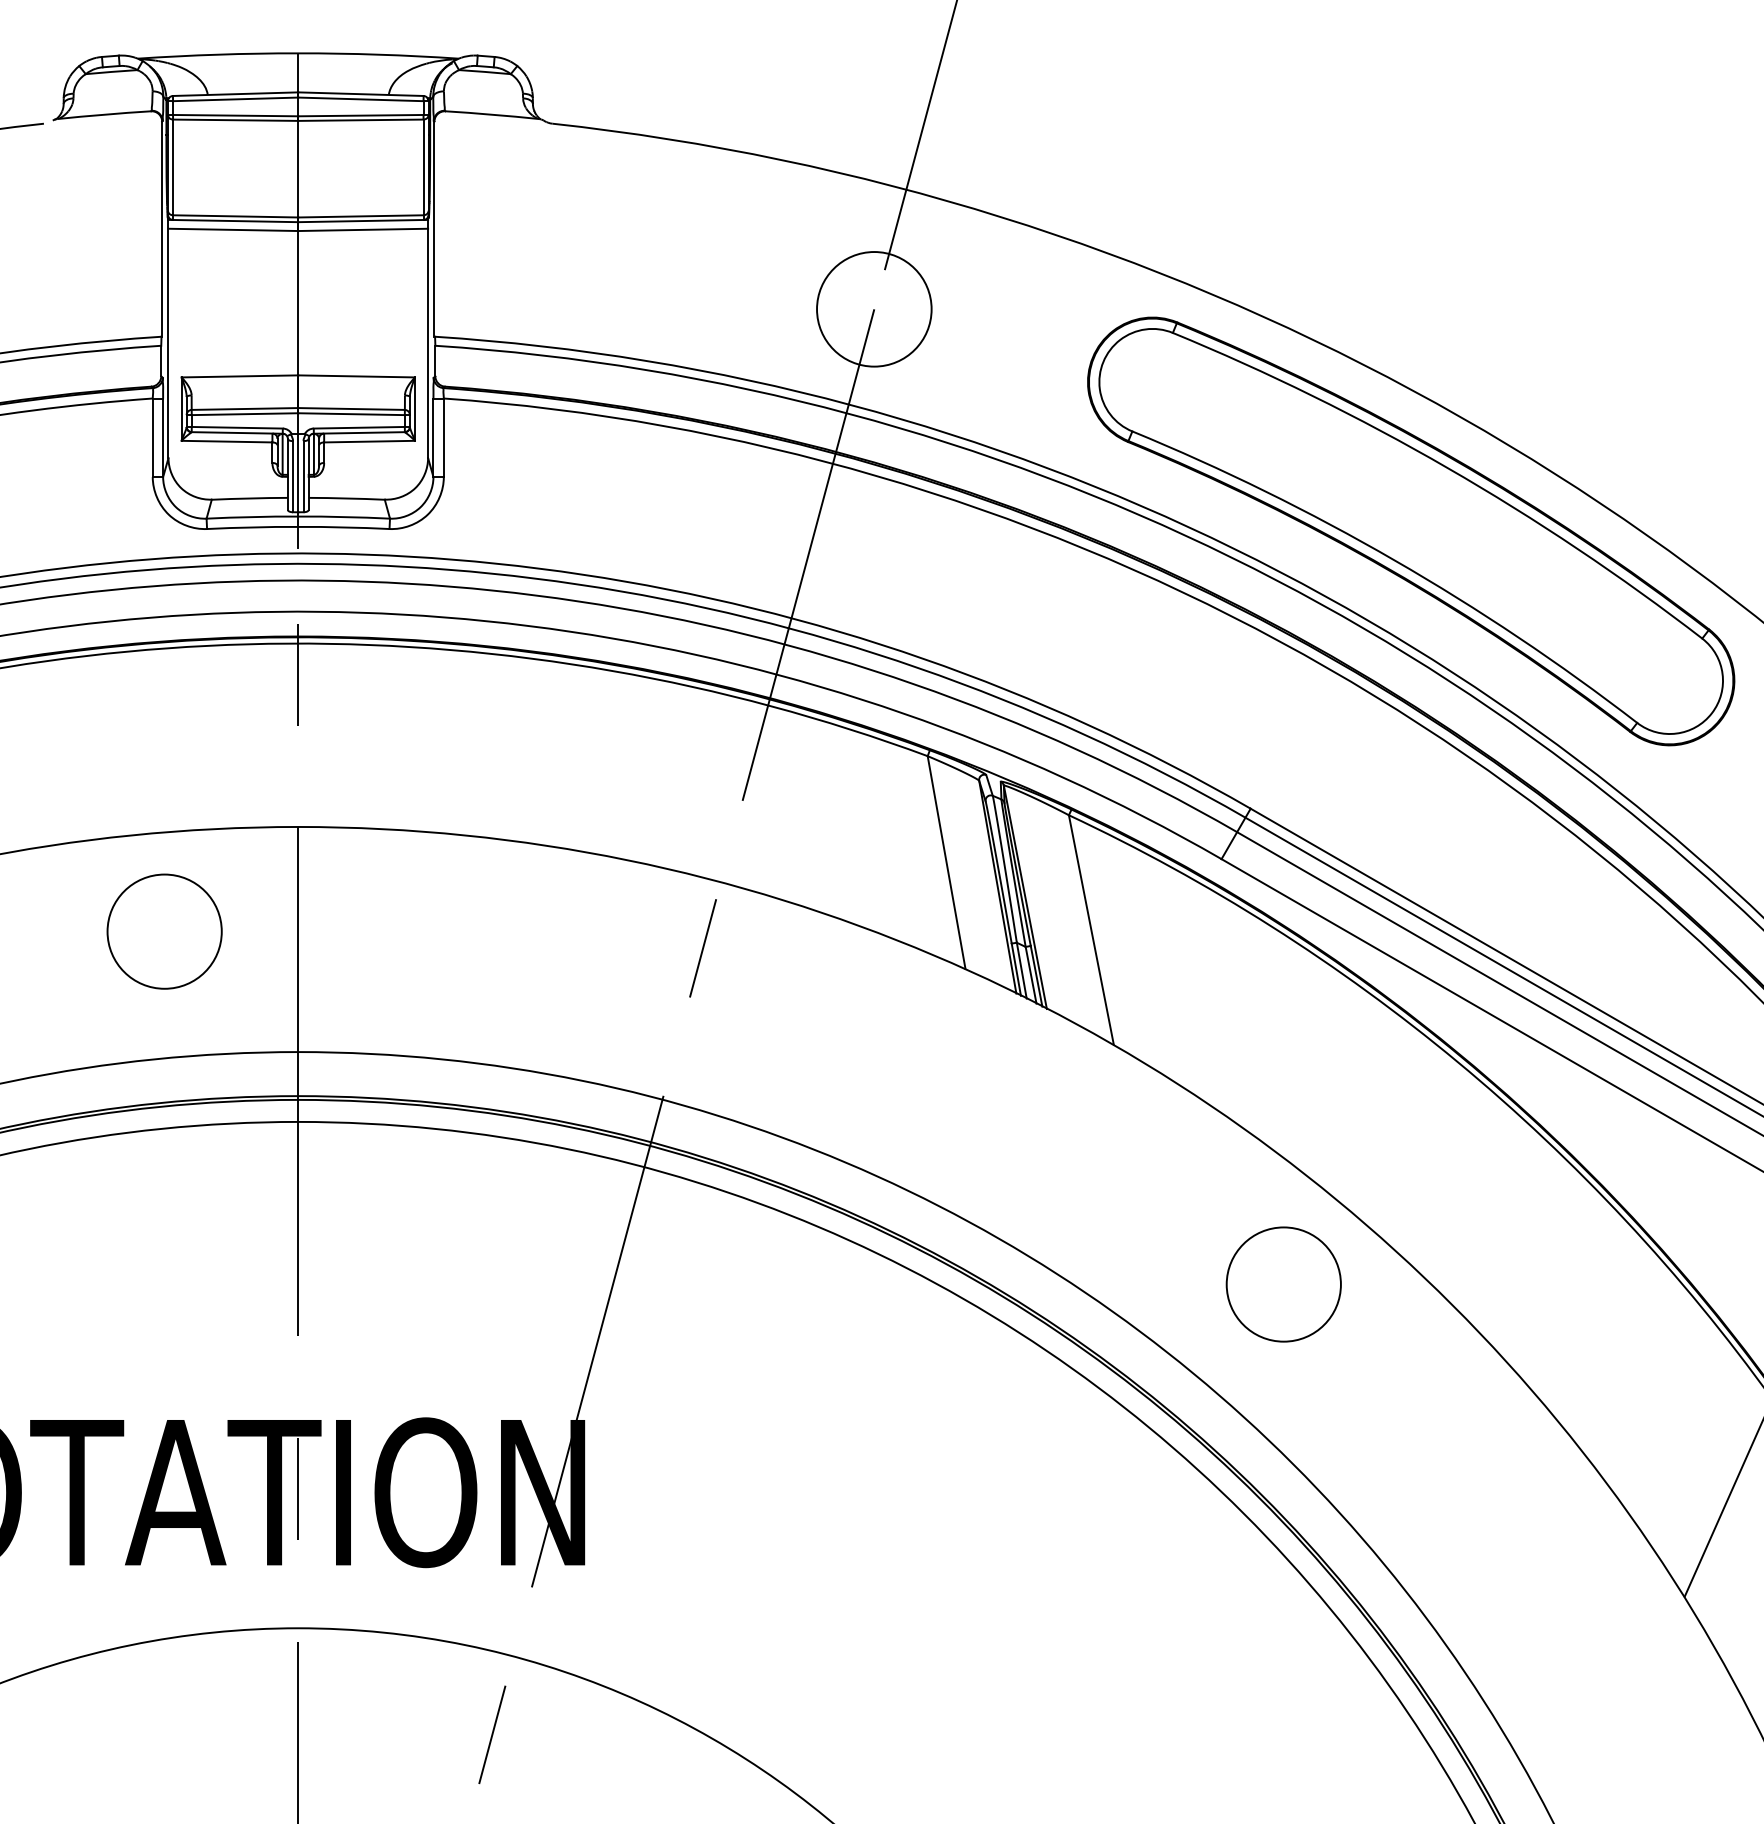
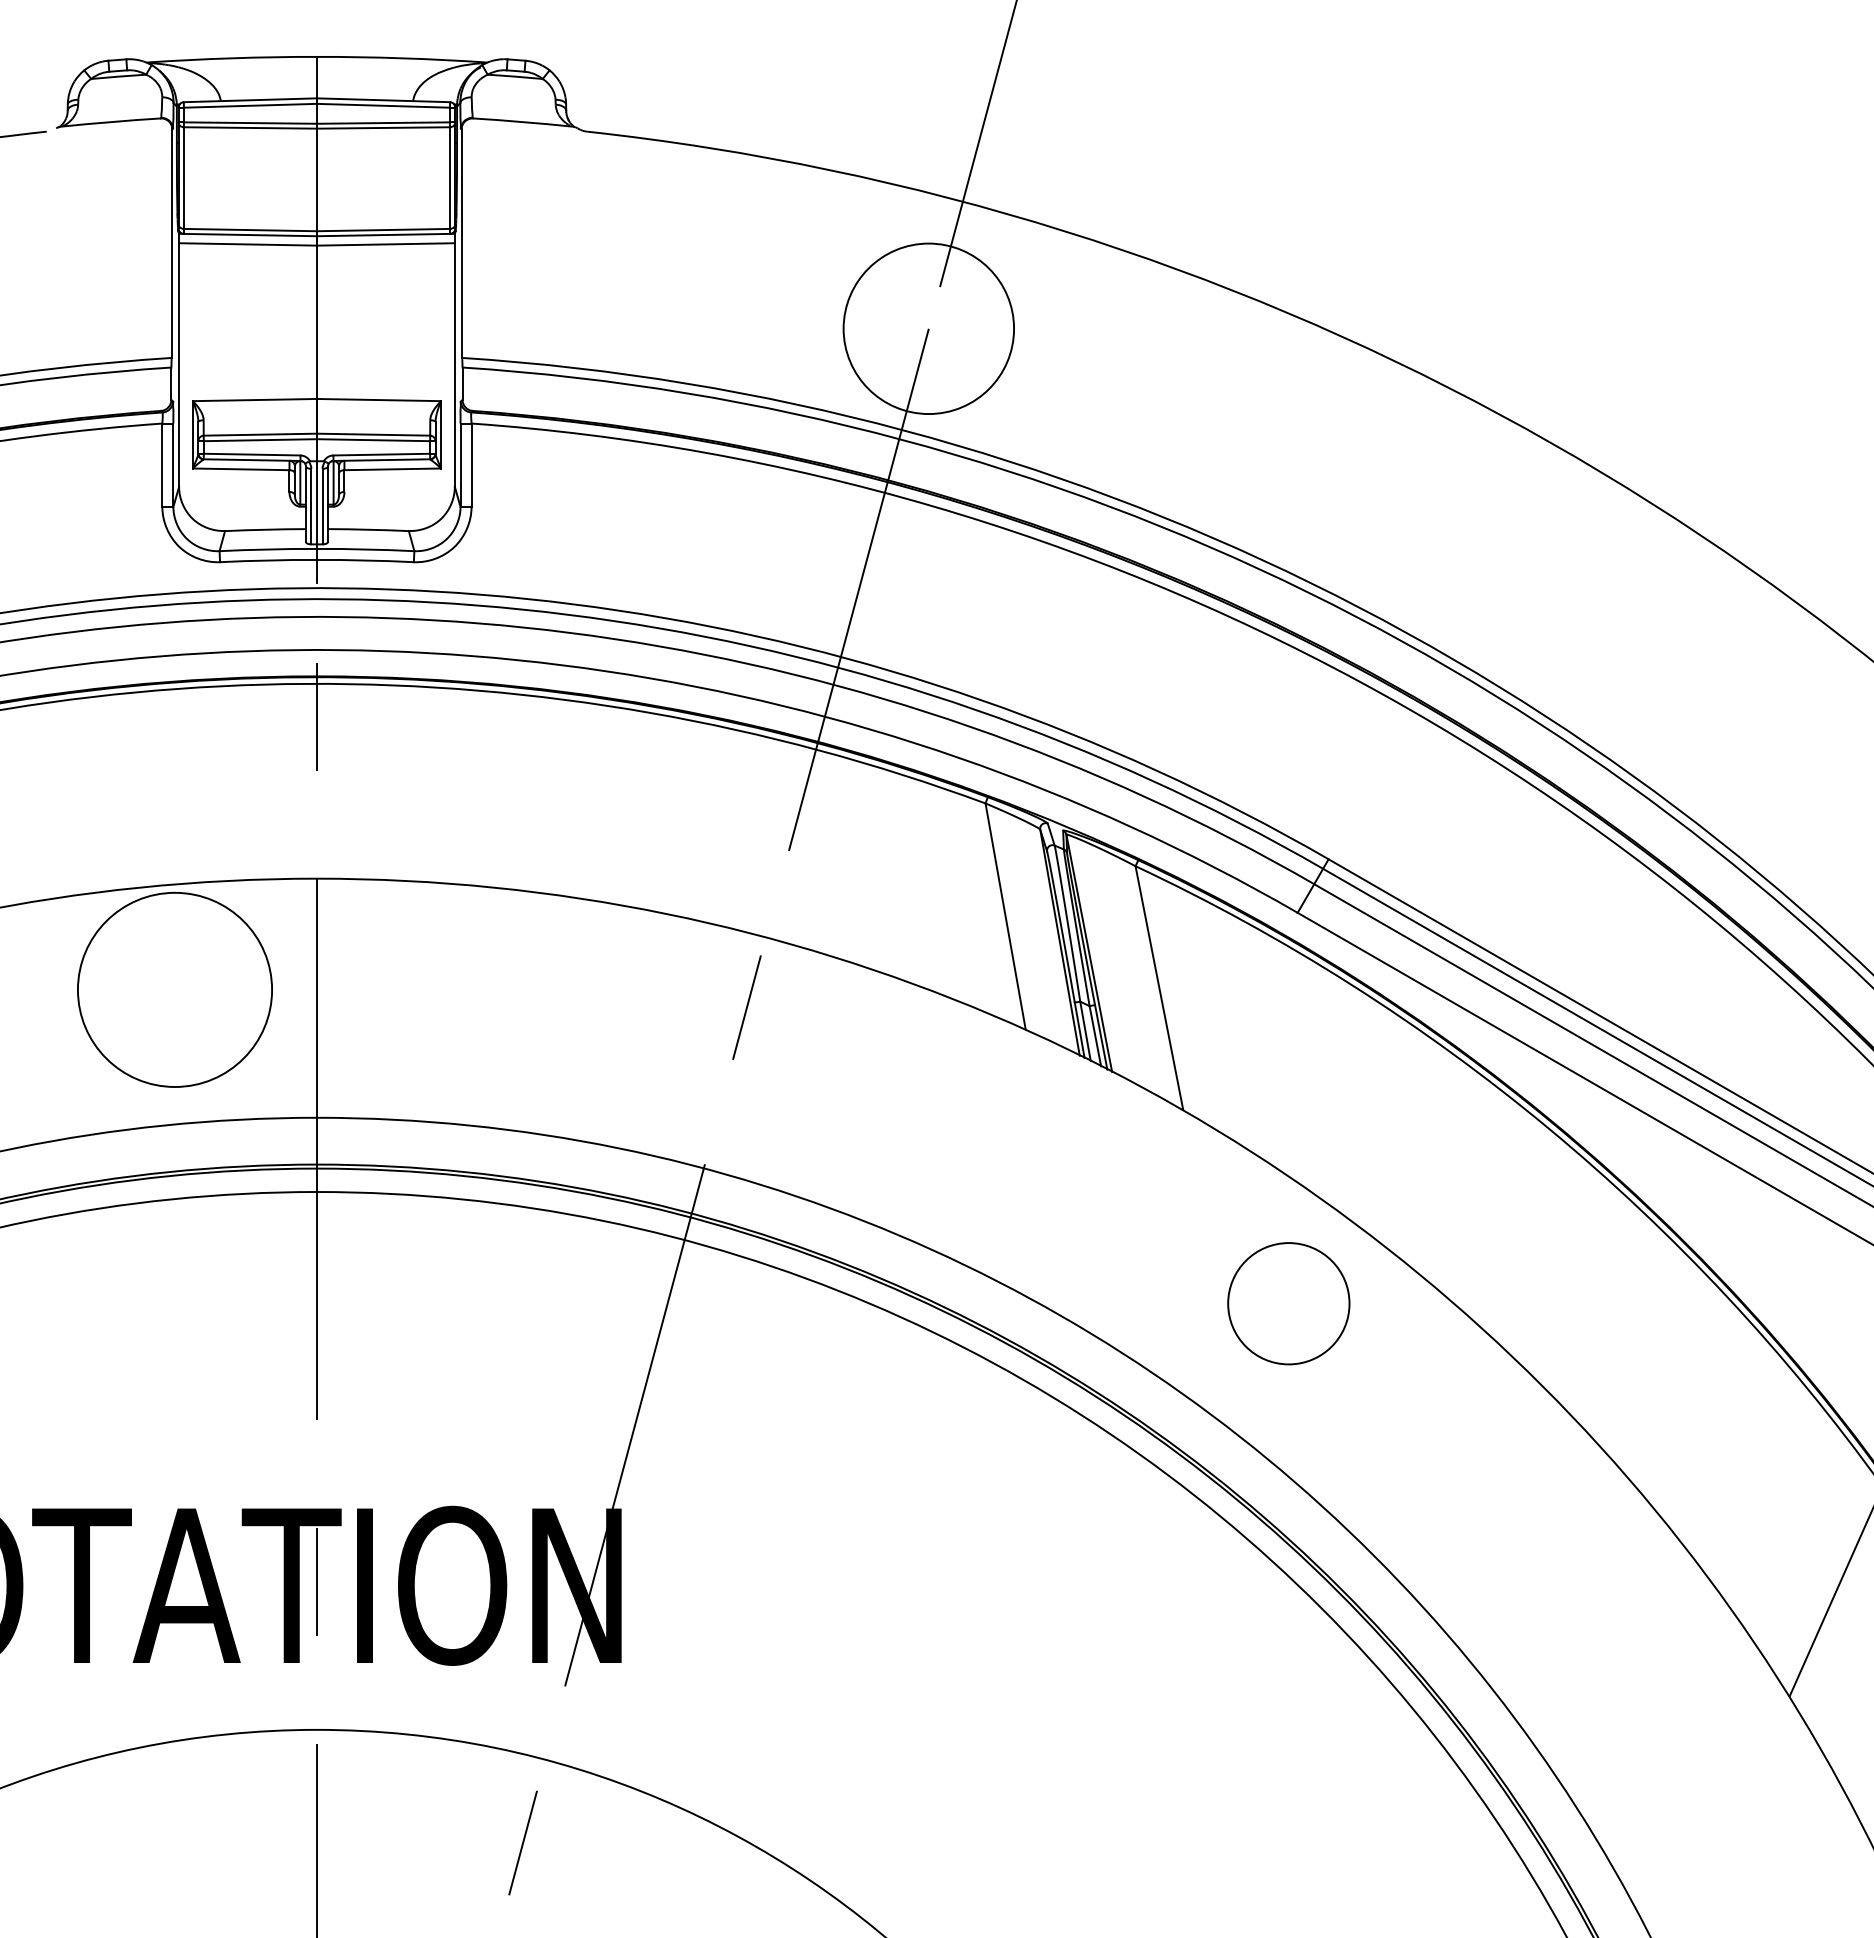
circle: (873, 309) -> (928, 328), size x1.4
part: (1411, 531) -> (1499, 564), removed
circle: (164, 931) -> (174, 989), size x1.6
circle: (1283, 1284) -> (1288, 1303), moved

